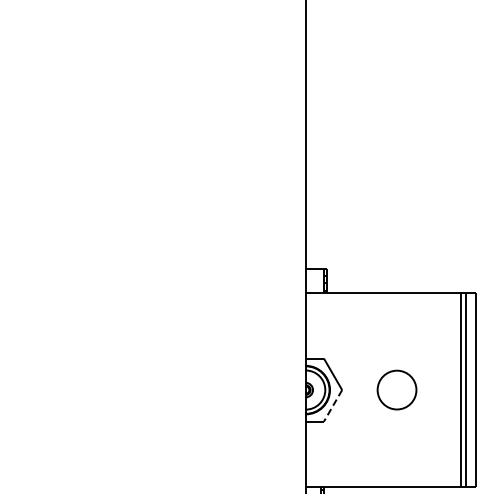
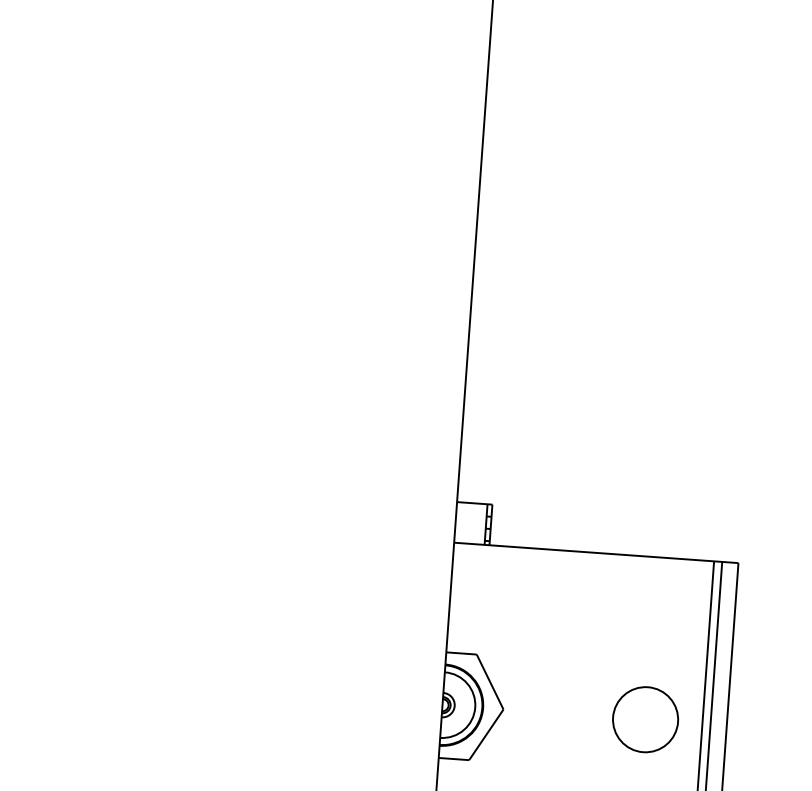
part: (396, 389) -> (644, 718), moved
line: (332, 406) -> (485, 735), dashed -> solid

